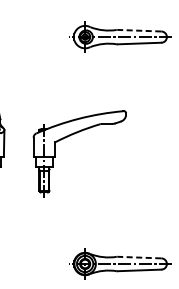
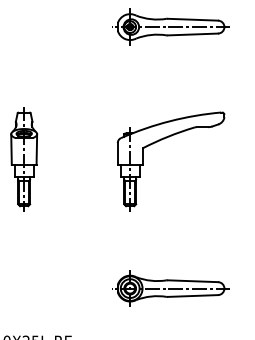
line: (139, 30) -> (192, 19), dashed -> solid
part: (74, 134) -> (164, 139), moved
line: (139, 257) -> (192, 281), dashed -> solid

